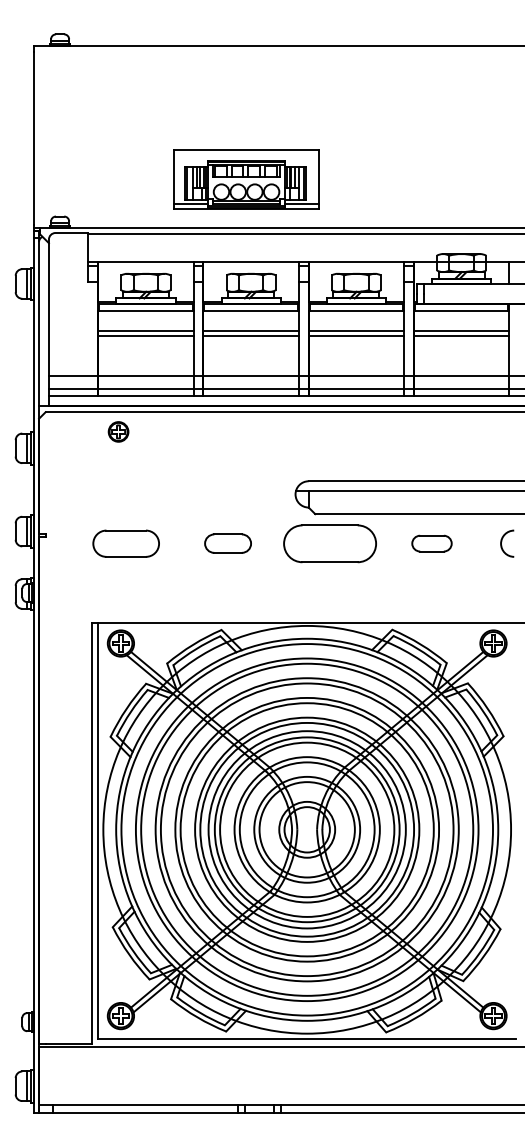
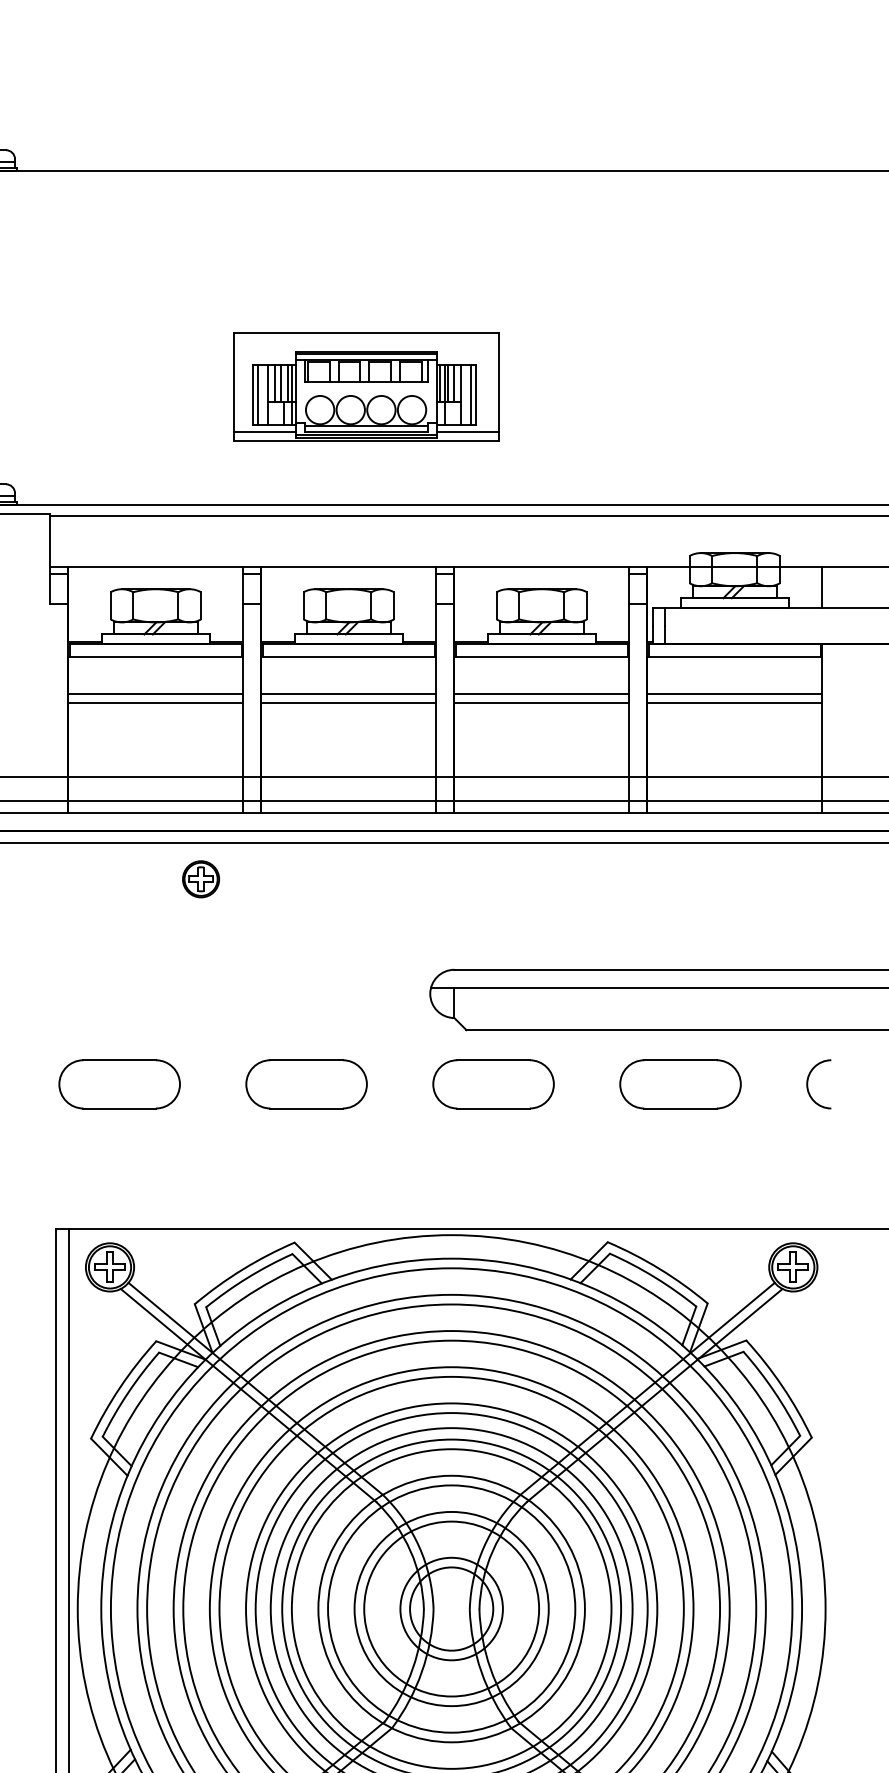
part: (246, 179) -> (365, 386), moved
part: (118, 431) -> (200, 878), moved
part: (227, 543) -> (305, 1083), size x1.43
part: (329, 543) -> (492, 1083), size x0.71
part: (431, 543) -> (679, 1083), size x1.67

